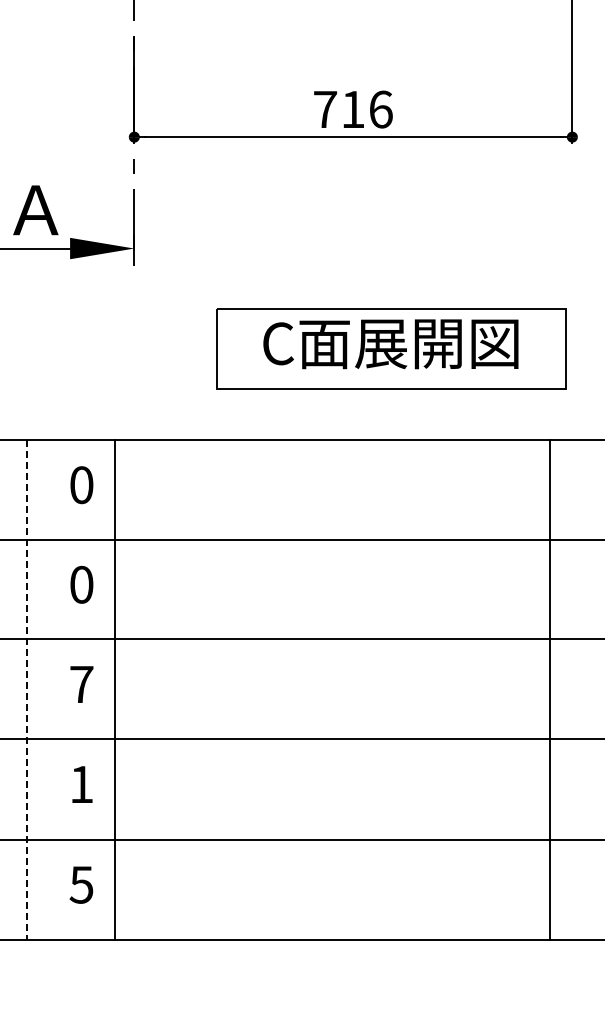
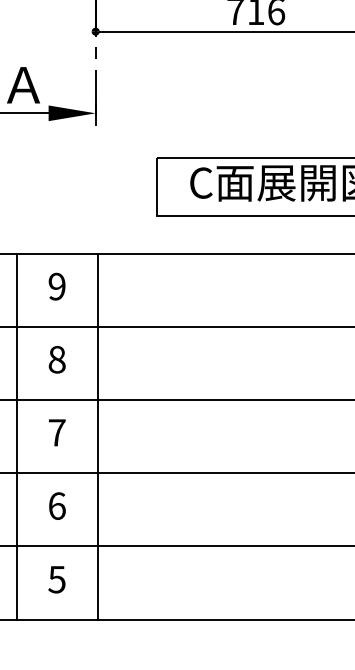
text: (81, 485) -> (56, 286), 0 -> 9
text: (81, 584) -> (56, 359), 0 -> 8
line: (115, 689) -> (98, 436), moved
line: (26, 690) -> (16, 437), dashed -> solid
text: (81, 784) -> (56, 506), 1 -> 6

